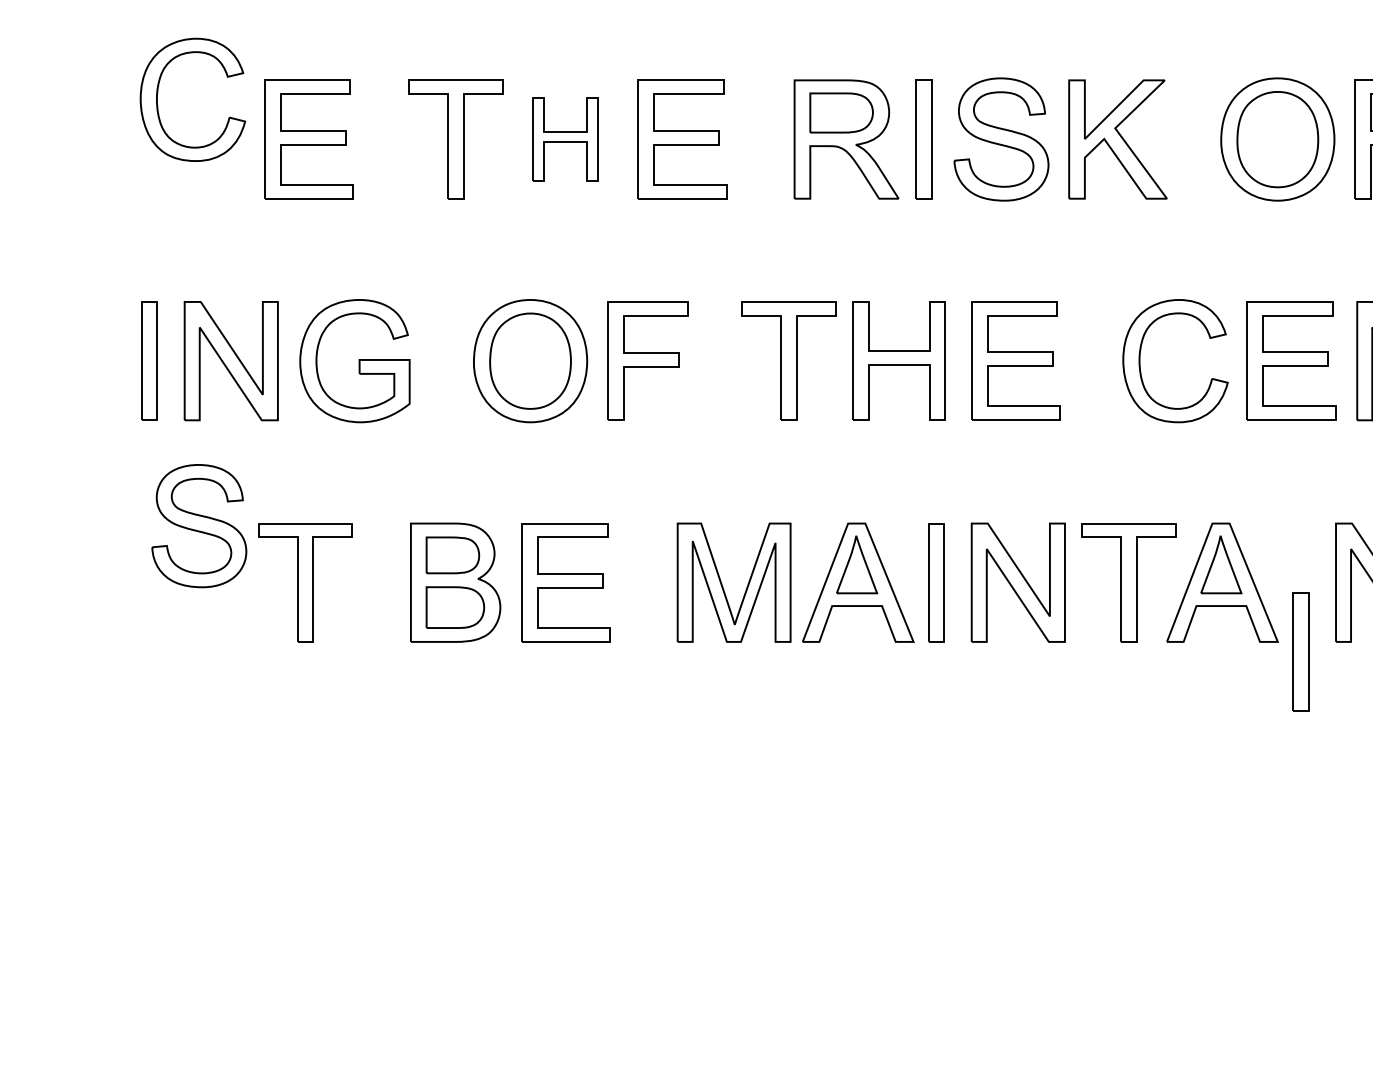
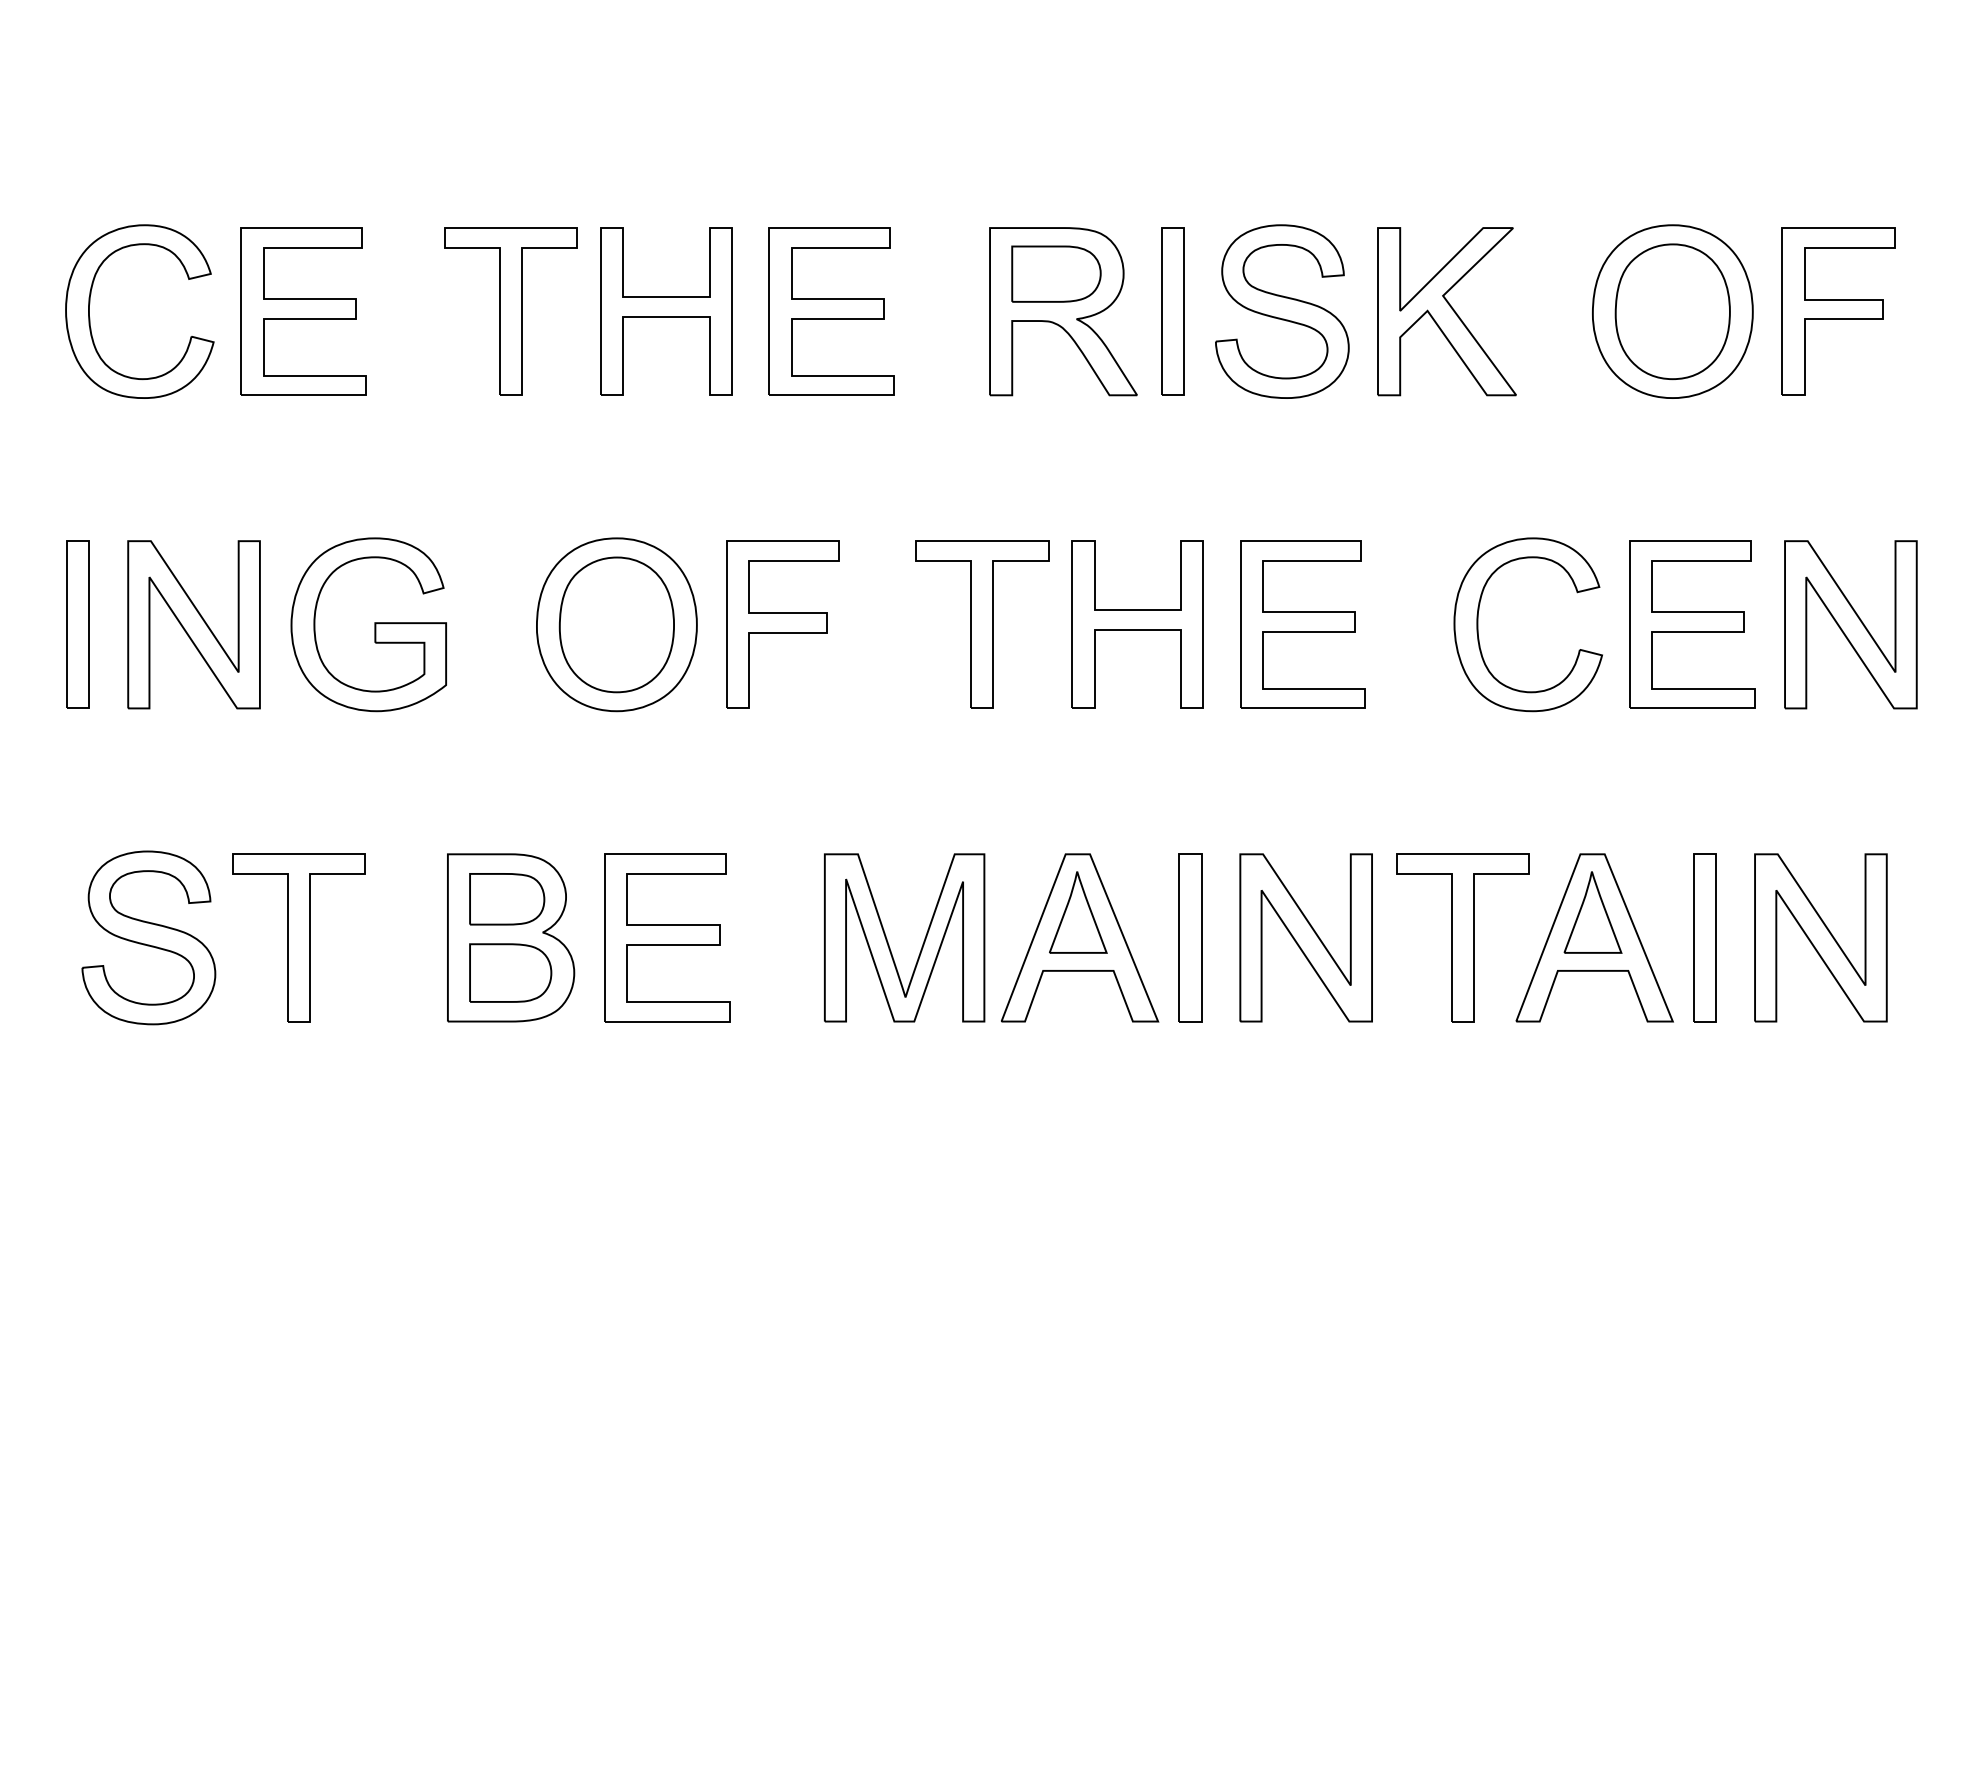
part: (158, 104) -> (90, 317), moved
part: (565, 139) -> (666, 311), size x1.43
part: (199, 525) -> (148, 937), moved
part: (1300, 651) -> (1704, 937), moved

